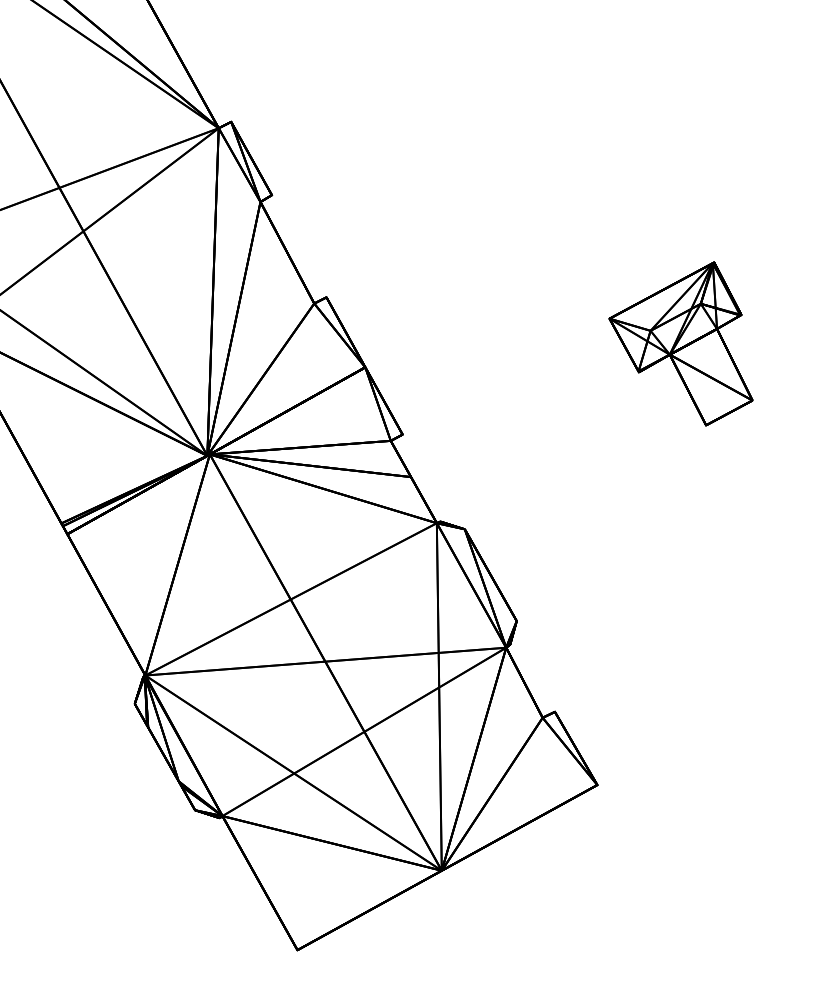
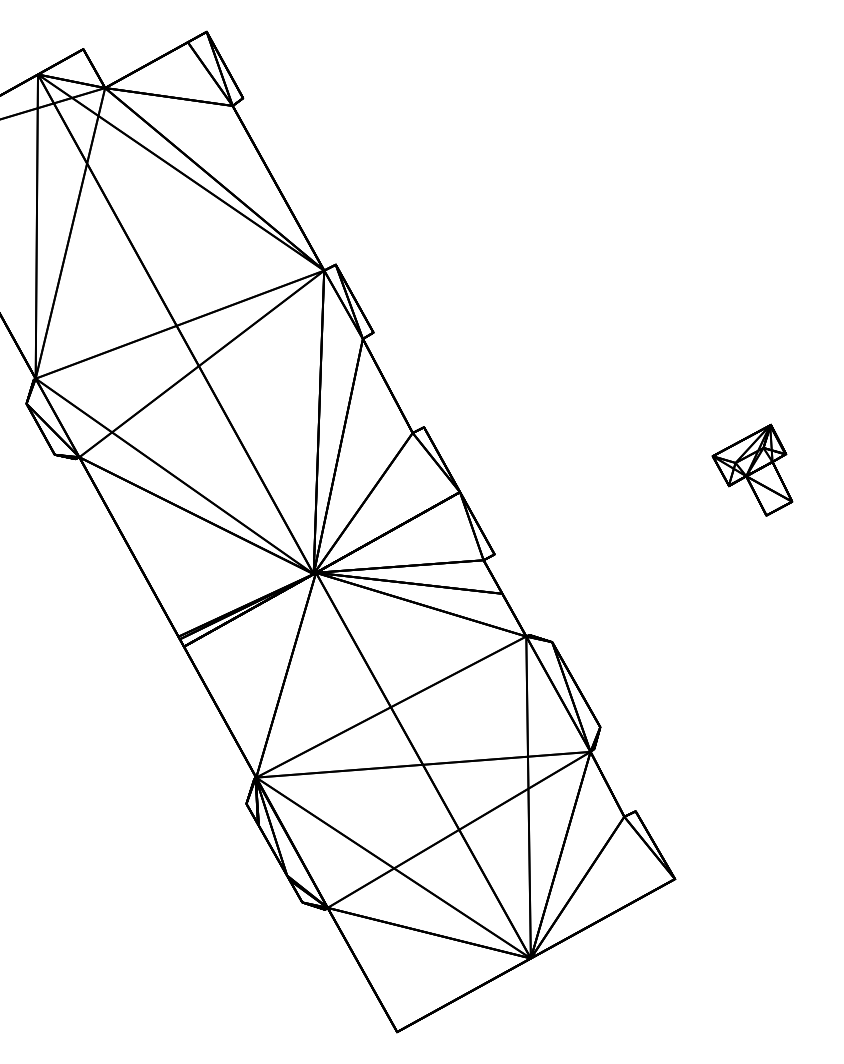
part: (681, 342) -> (752, 469), size x0.6

